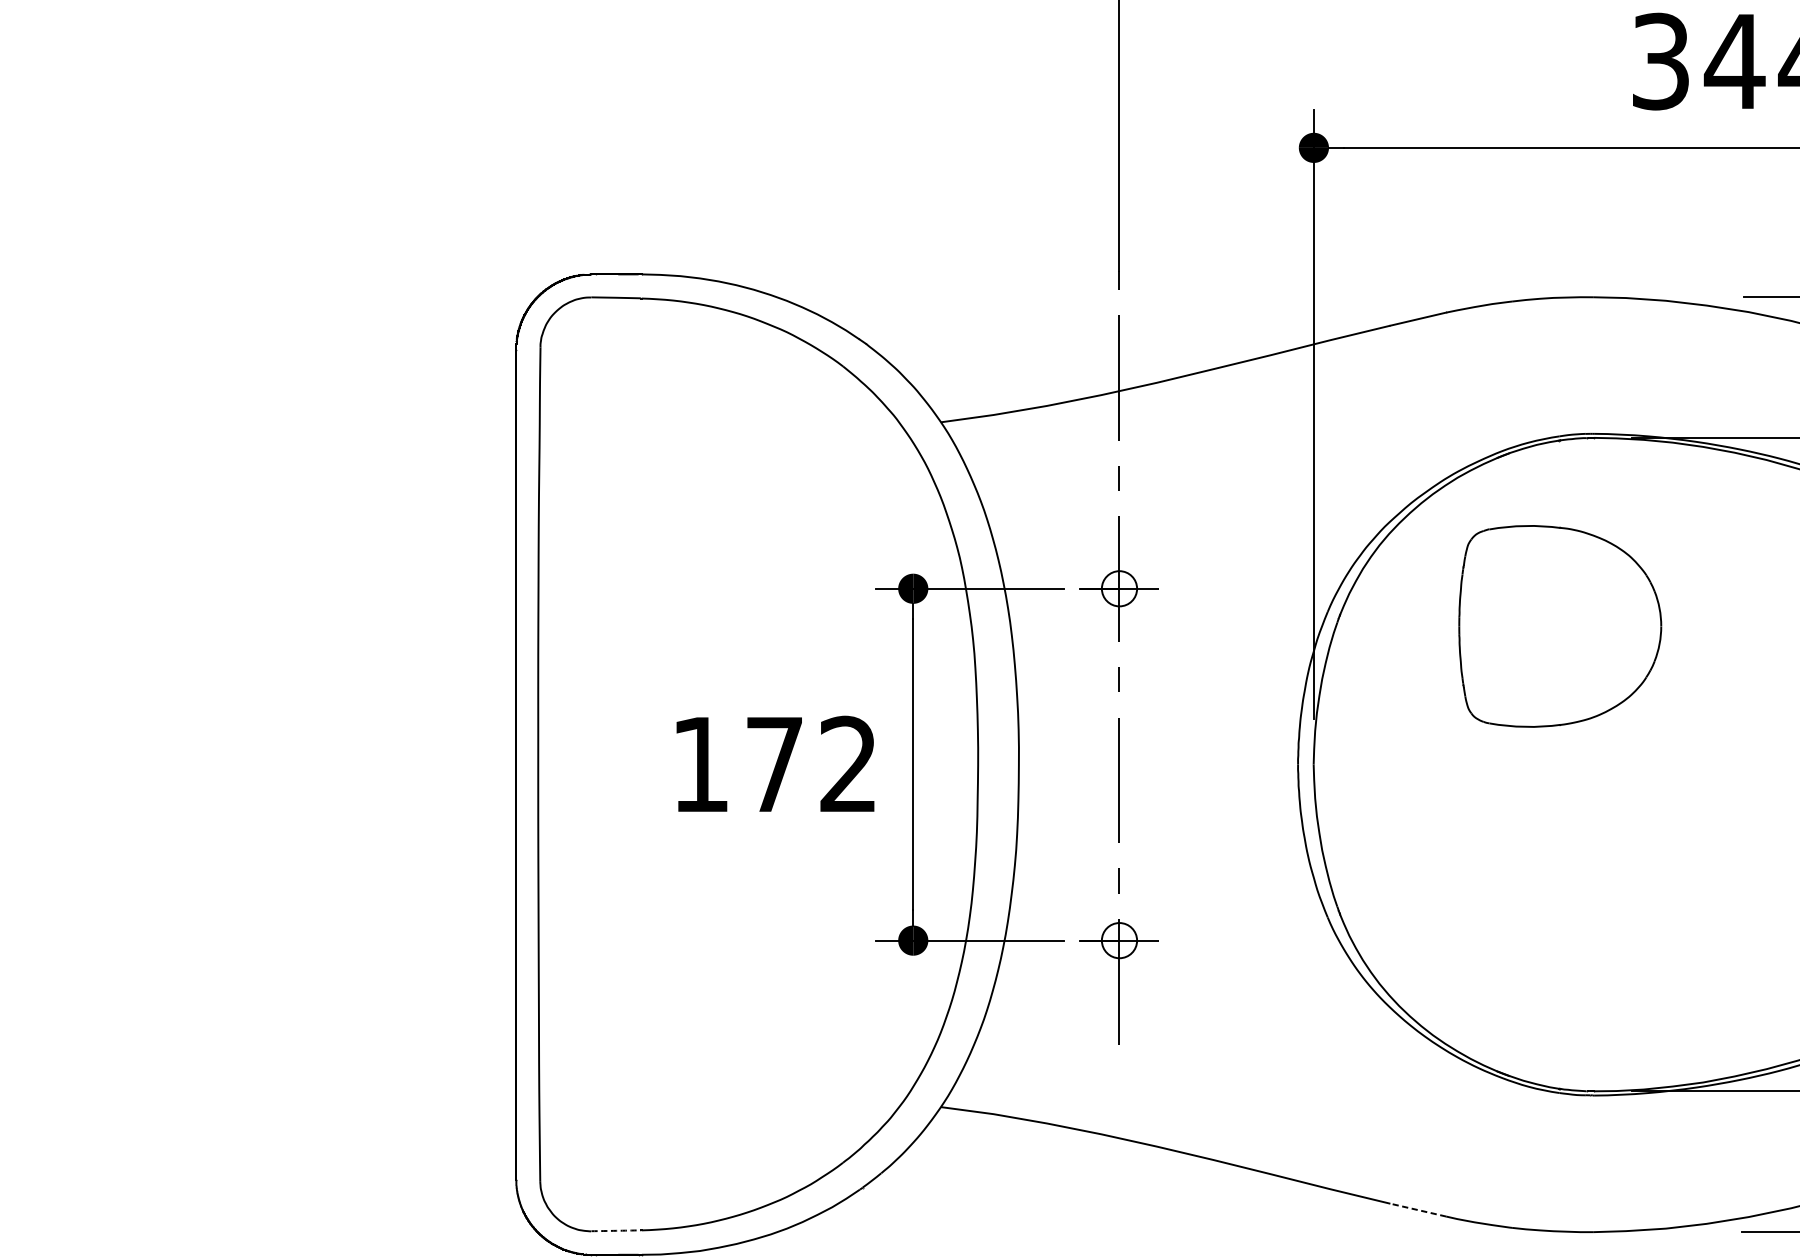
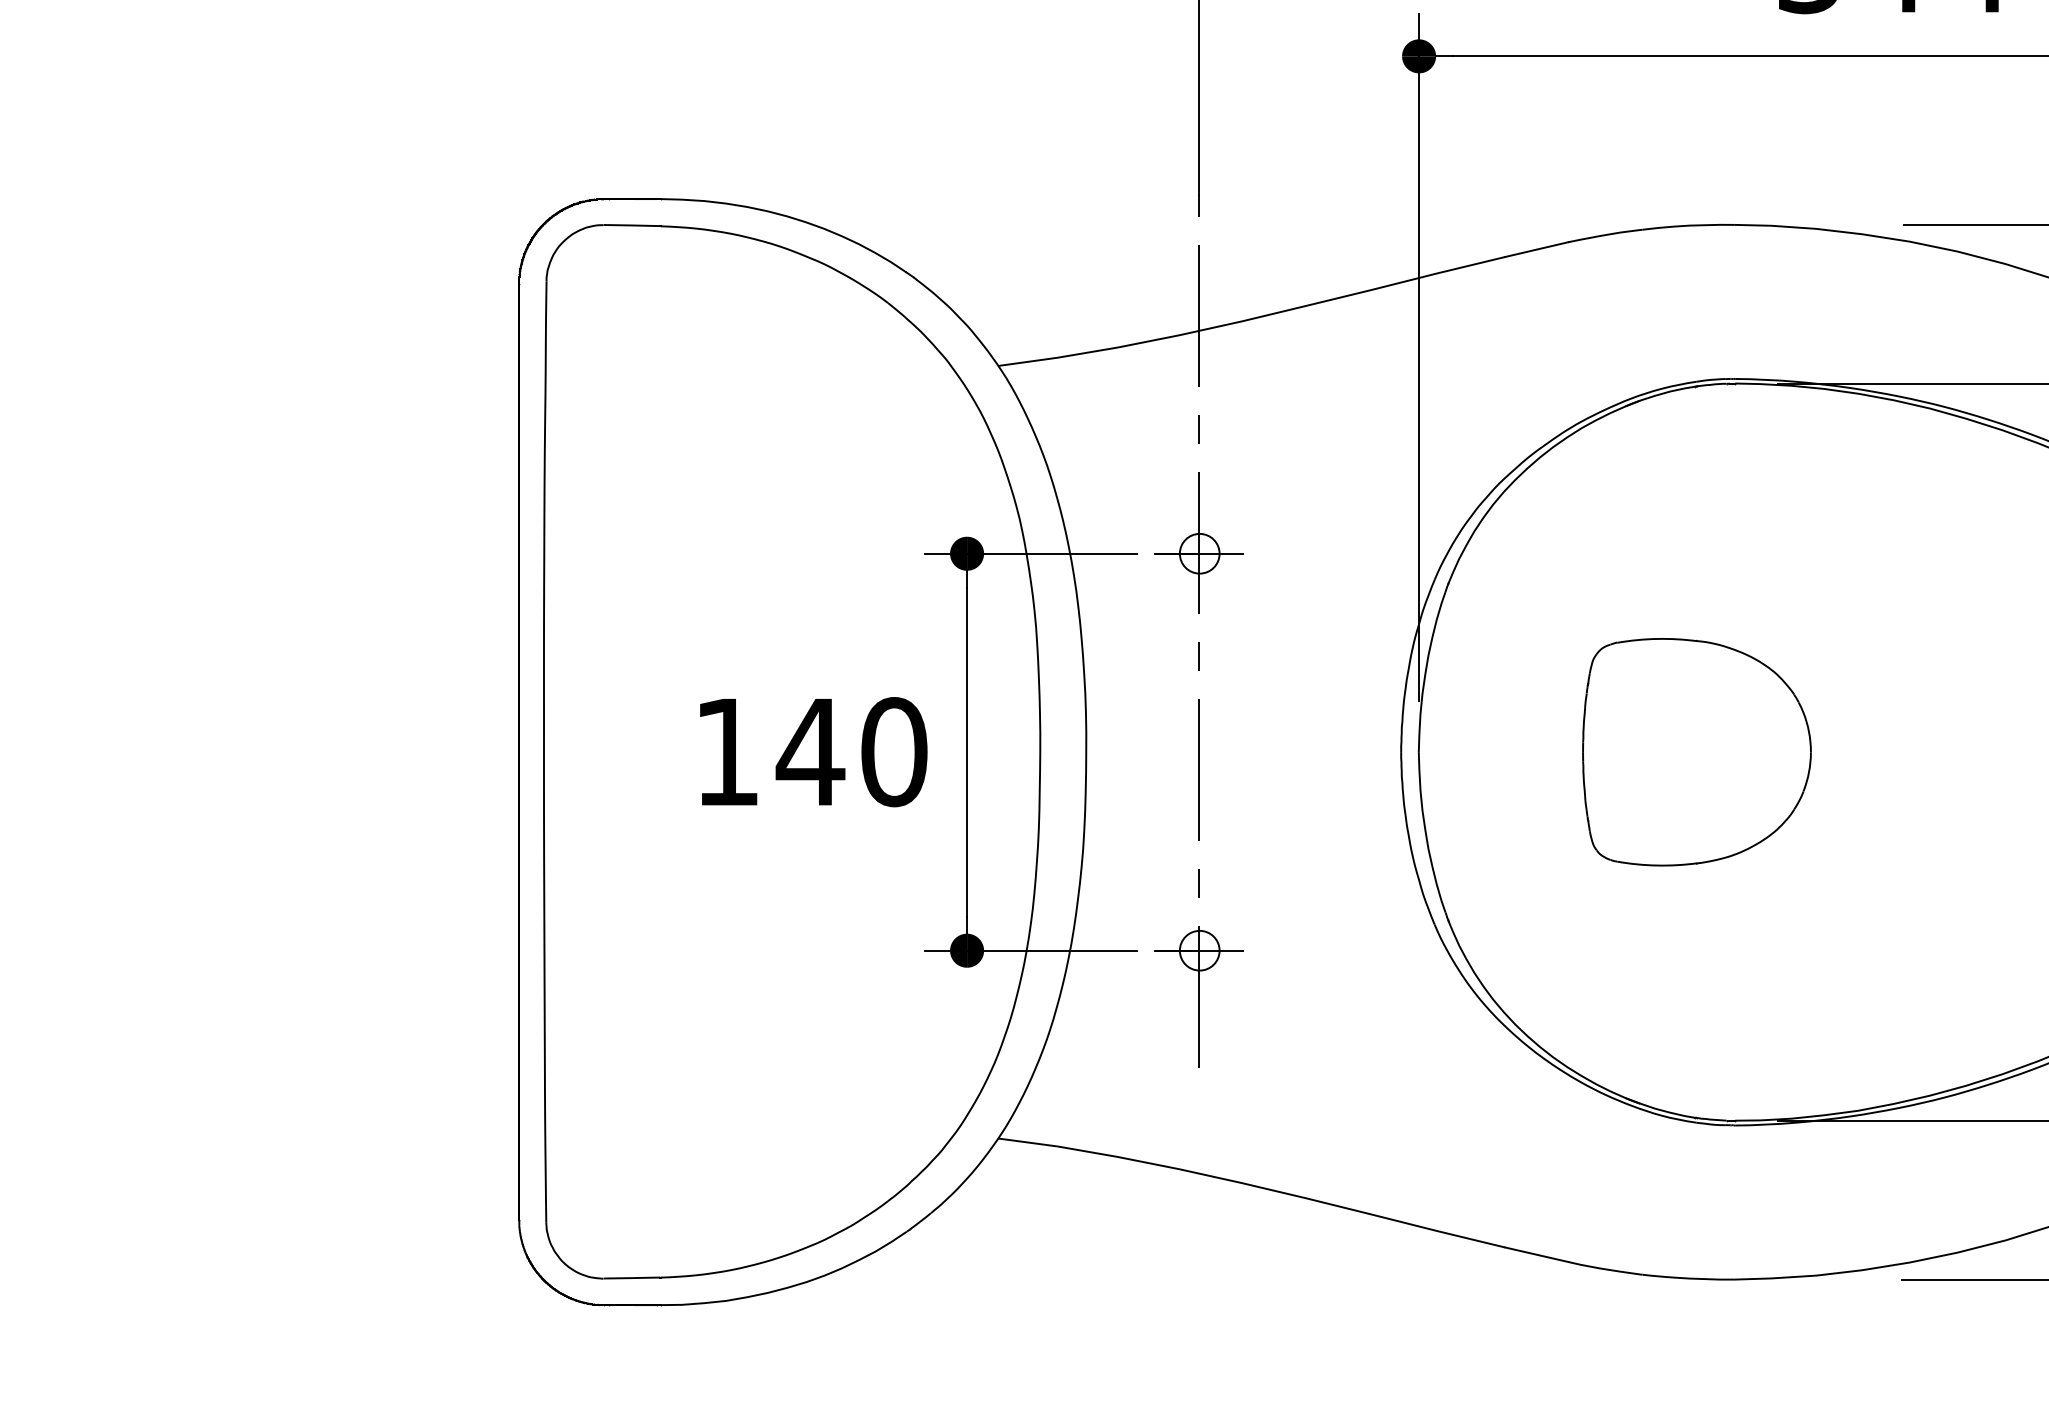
part: (1559, 626) -> (1696, 752), moved
text: (810, 764) -> (851, 752), 172 -> 140
line: (1418, 1209) -> (1536, 1254), dashed -> solid
arc: (616, 1231) -> (632, 1278), dashed -> solid

